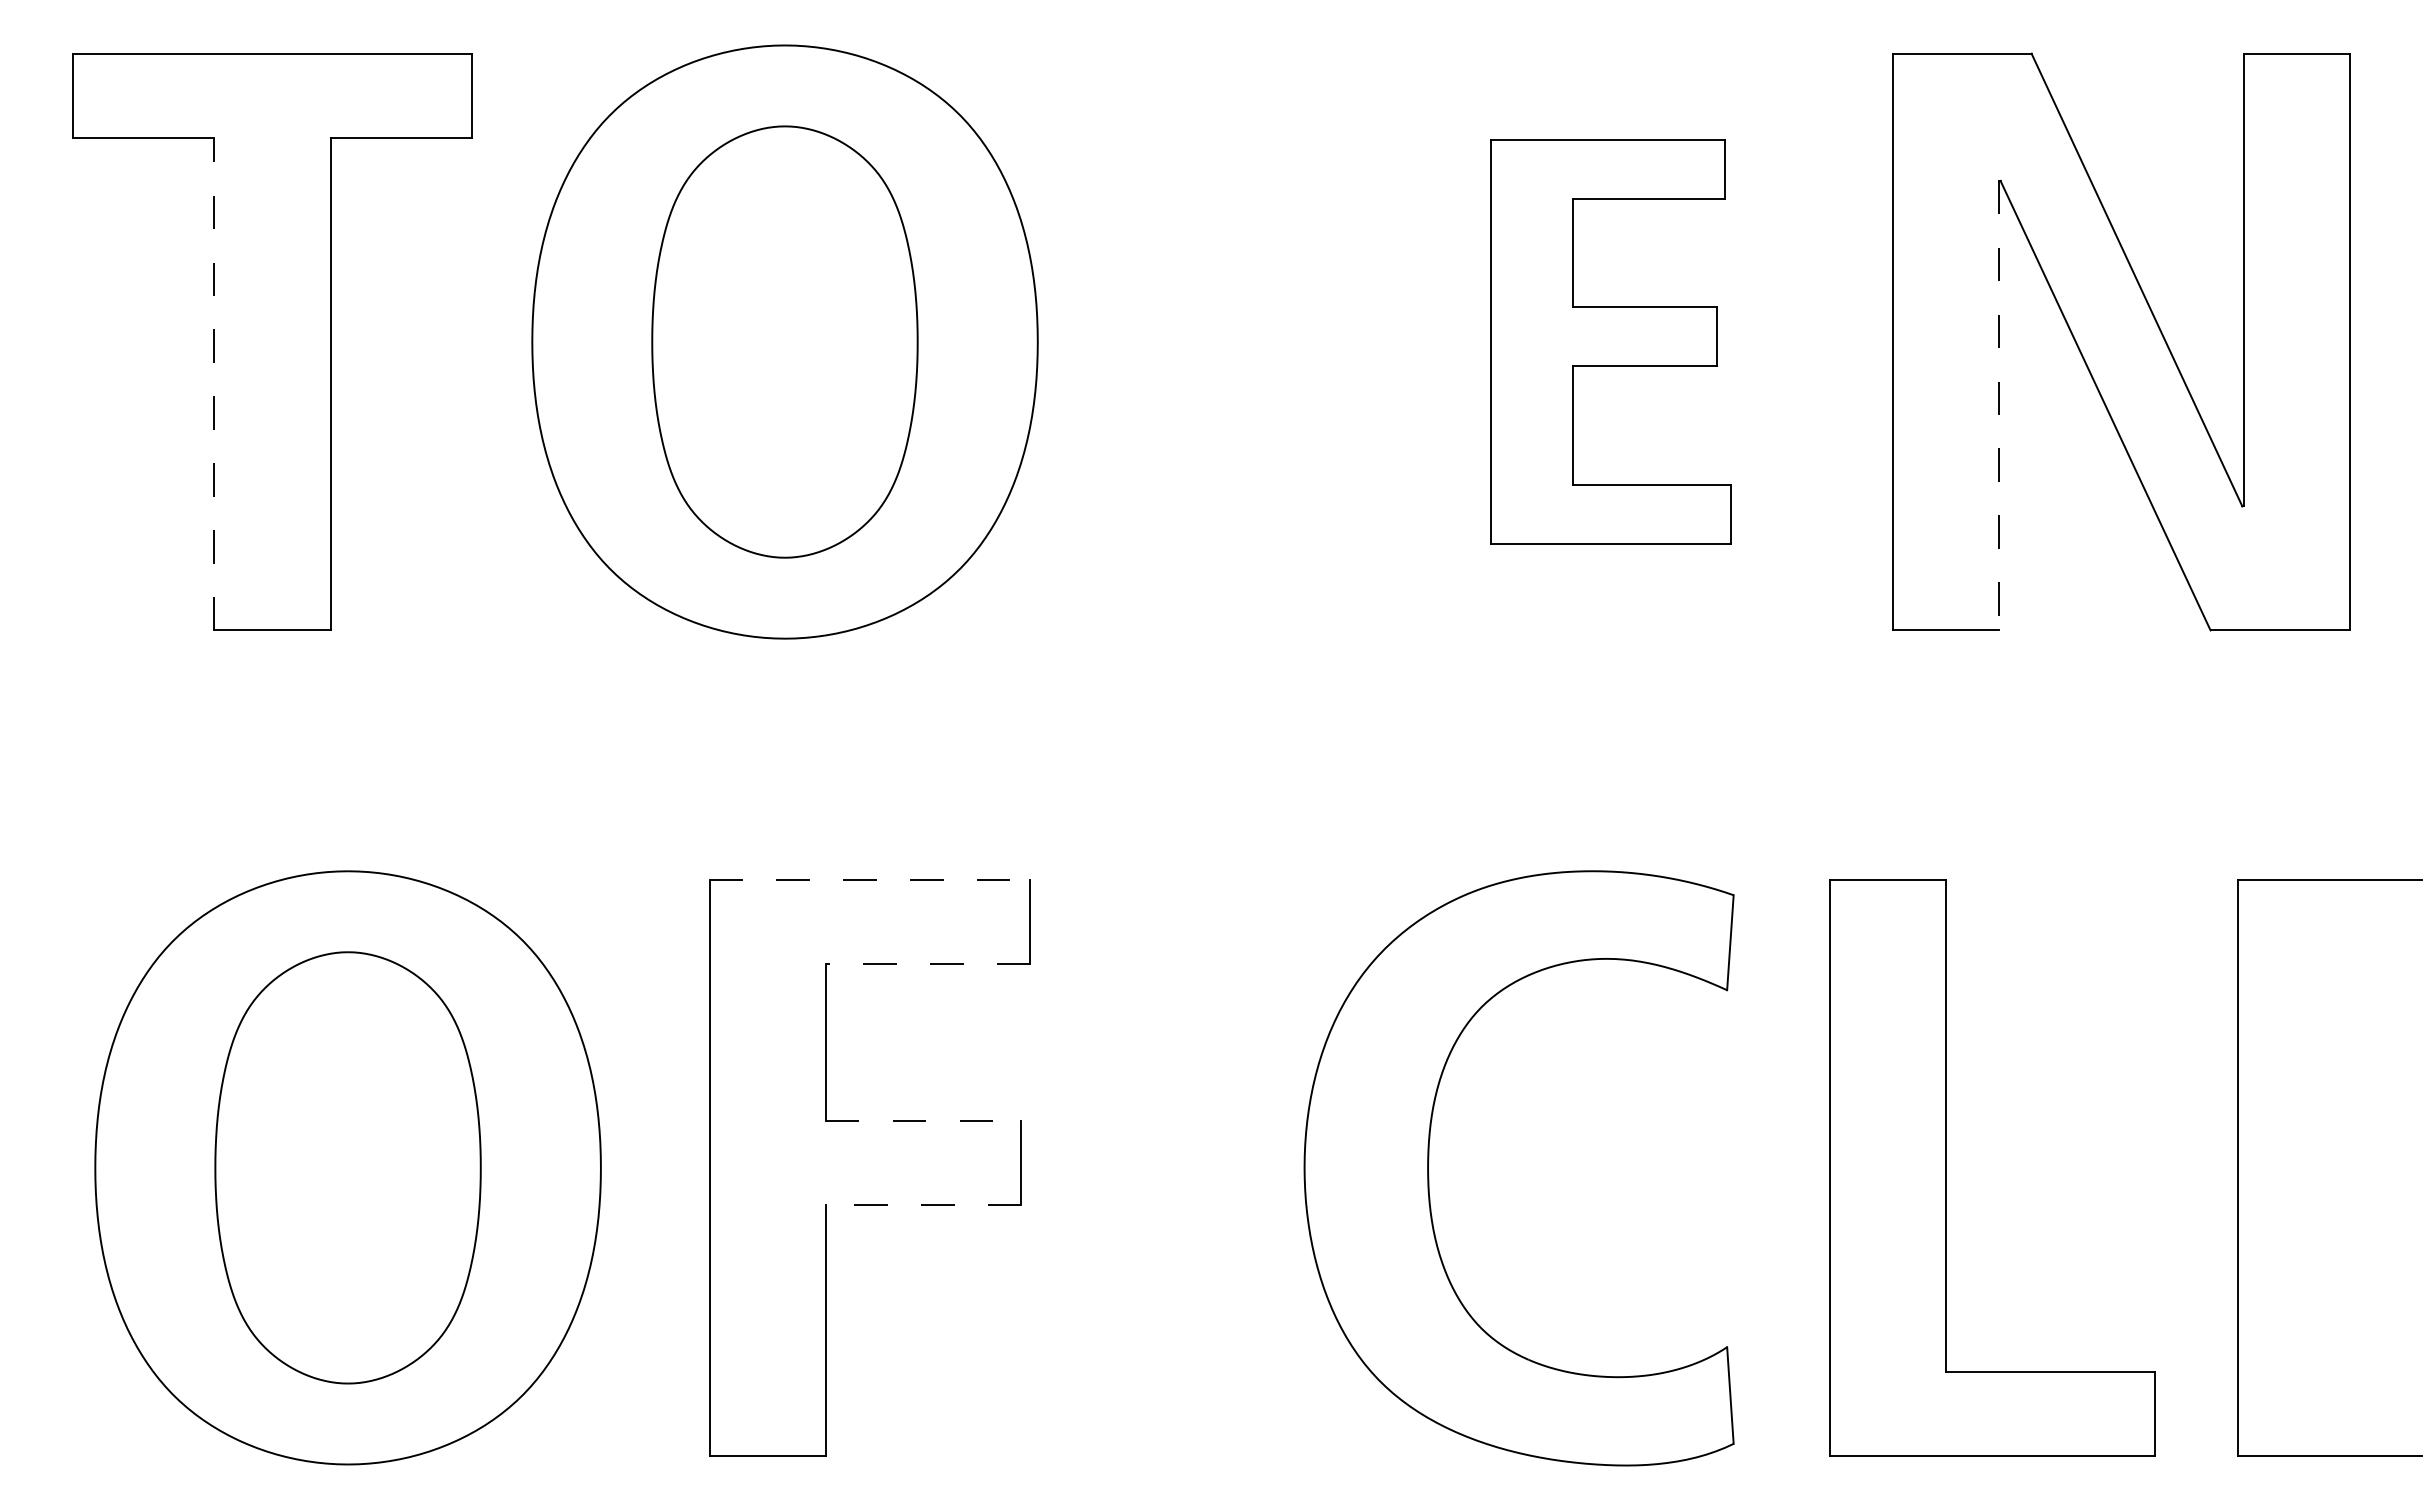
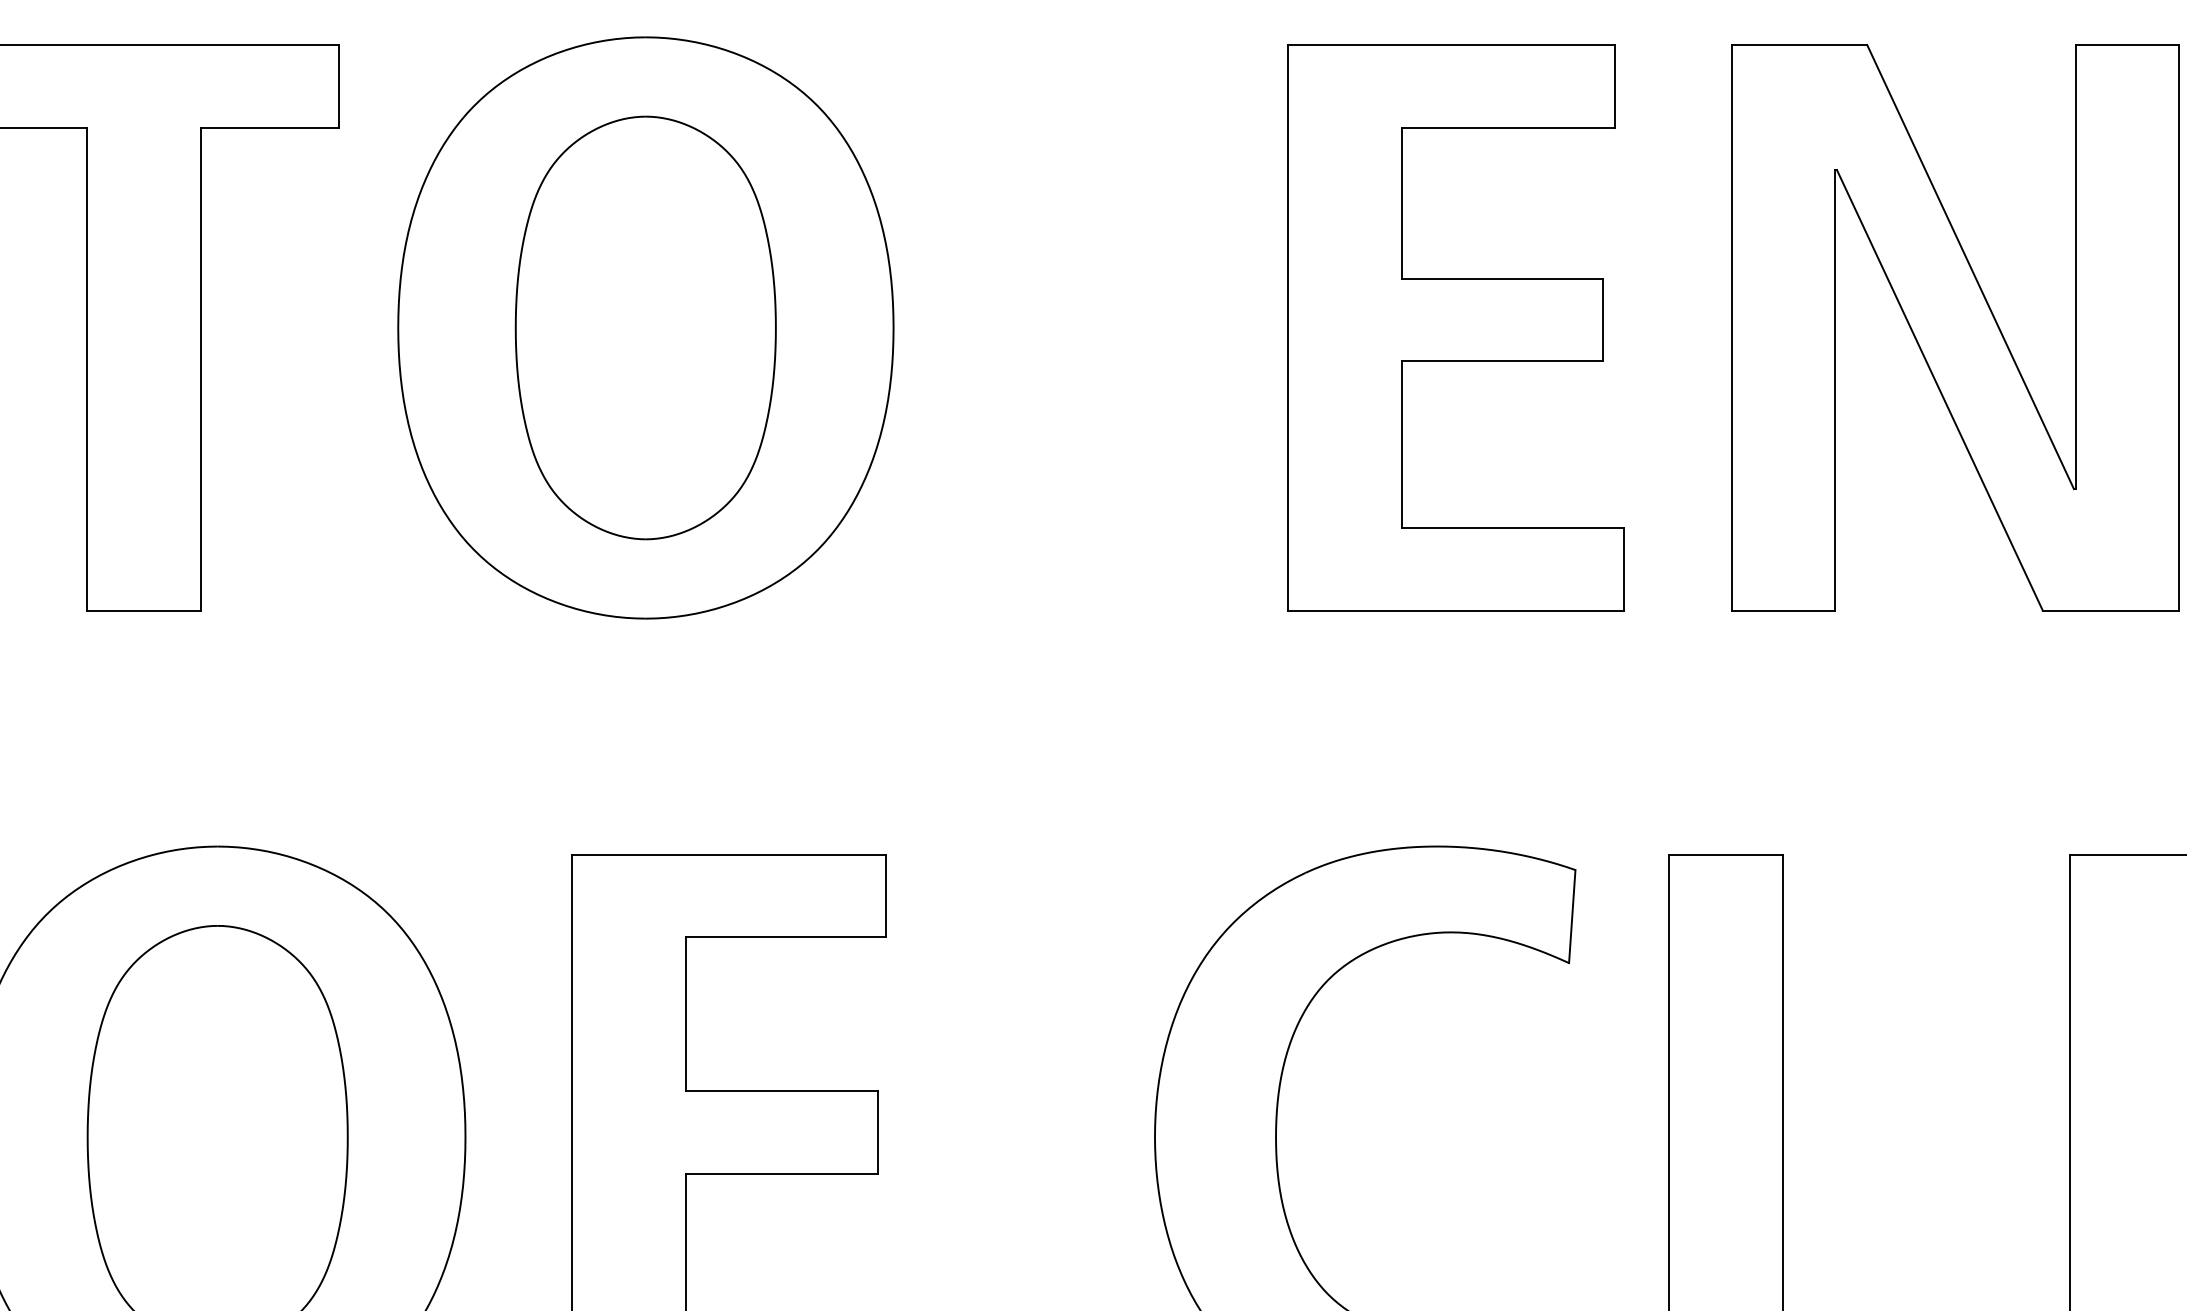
part: (1611, 341) -> (1455, 327), size x1.43
line: (214, 383) -> (86, 368), dashed -> solid
line: (1998, 405) -> (1834, 390), dashed -> solid
line: (870, 879) -> (729, 854), dashed -> solid
line: (927, 963) -> (785, 936), dashed -> solid
line: (923, 1120) -> (781, 1090), dashed -> solid
line: (923, 1204) -> (781, 1173), dashed -> solid

